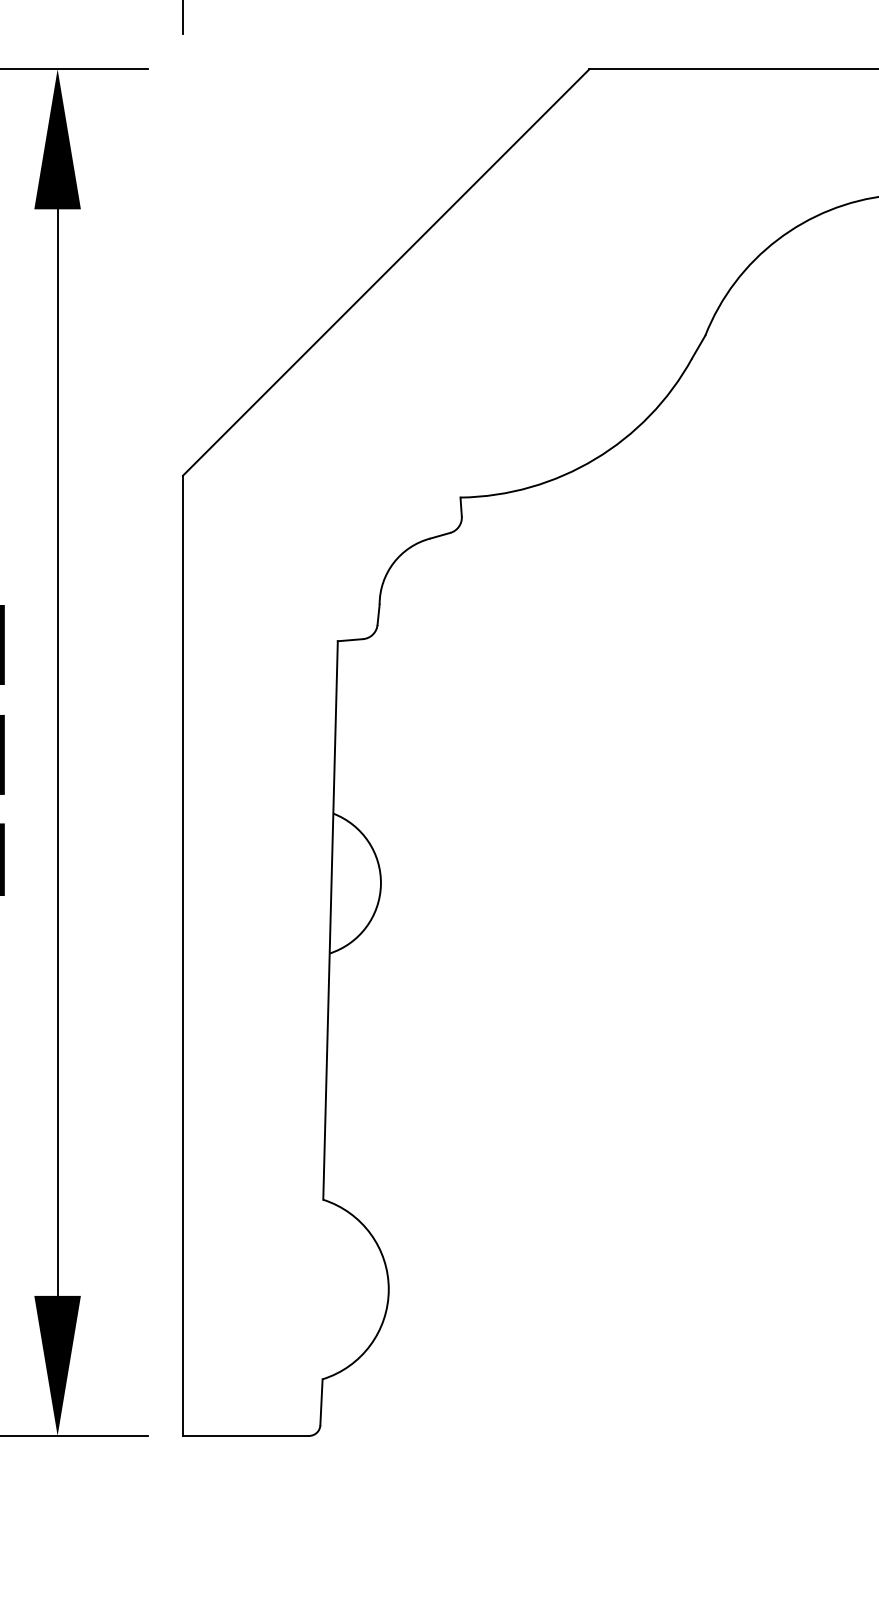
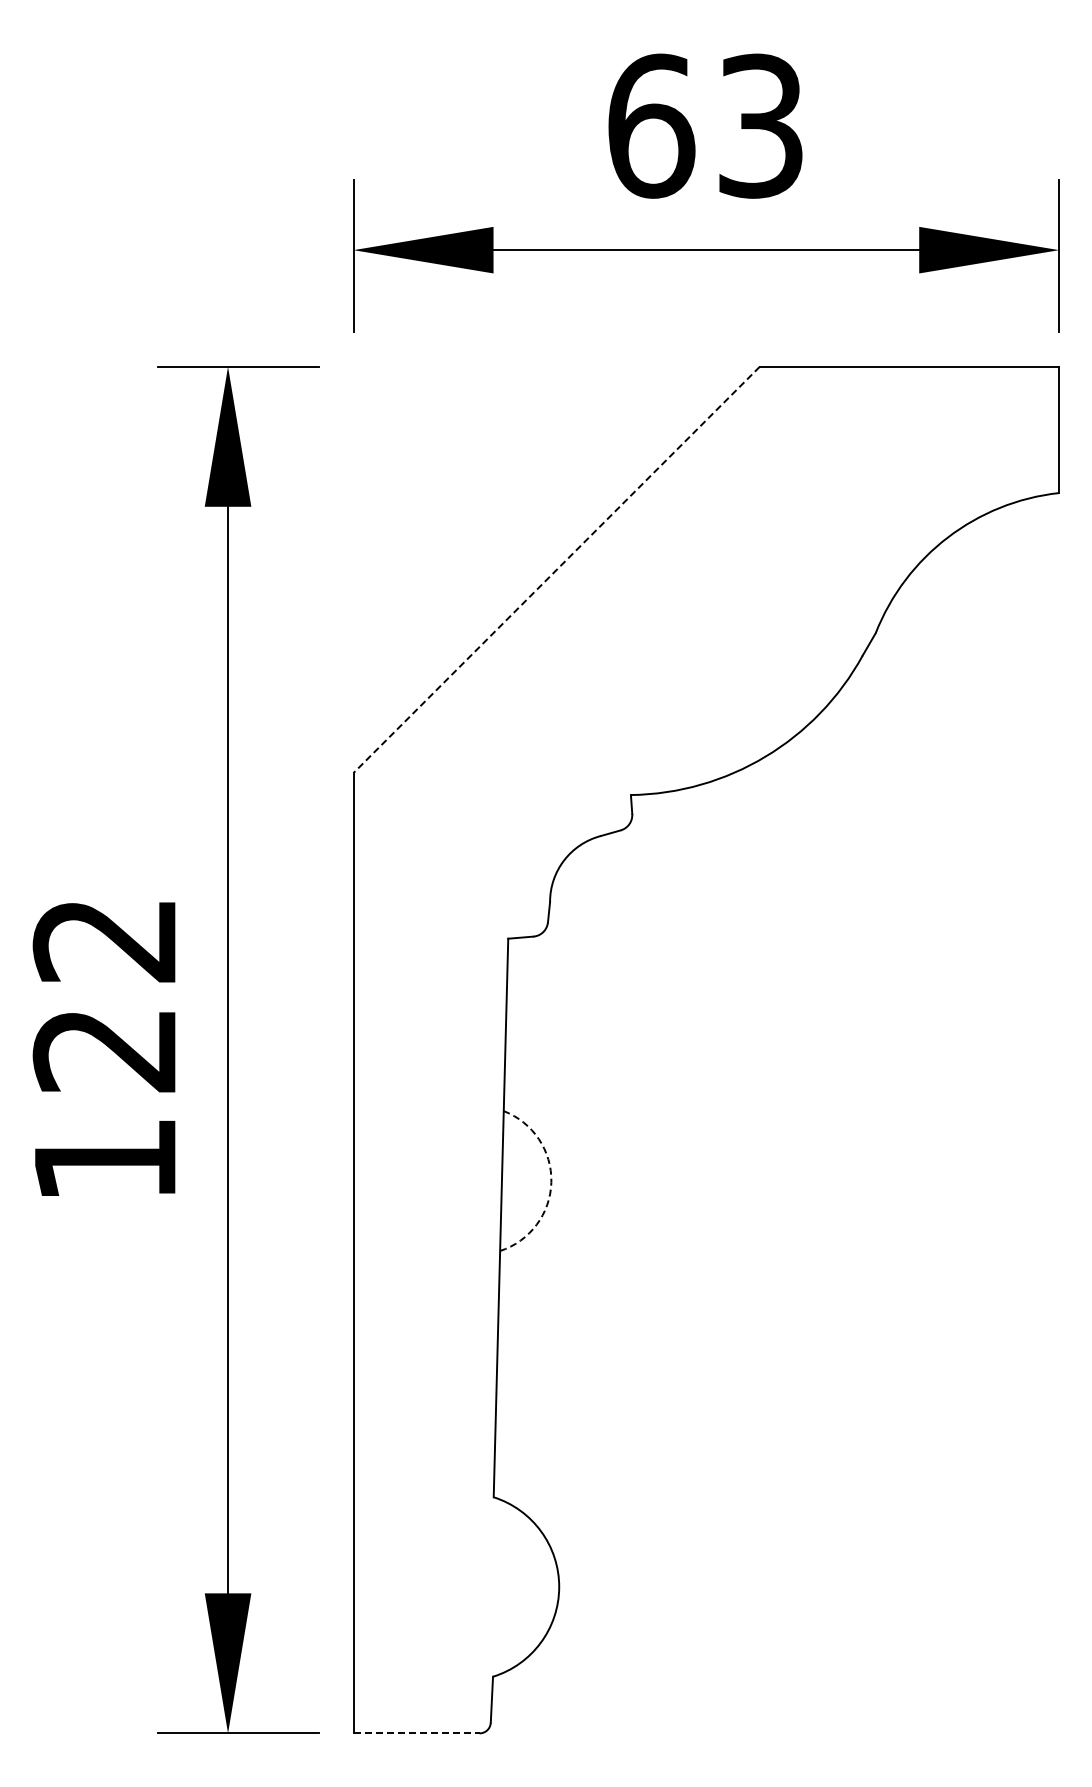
line: (386, 273) -> (556, 570), solid -> dashed
arc: (381, 885) -> (551, 1182), solid -> dashed
line: (247, 1436) -> (417, 1733), solid -> dashed

